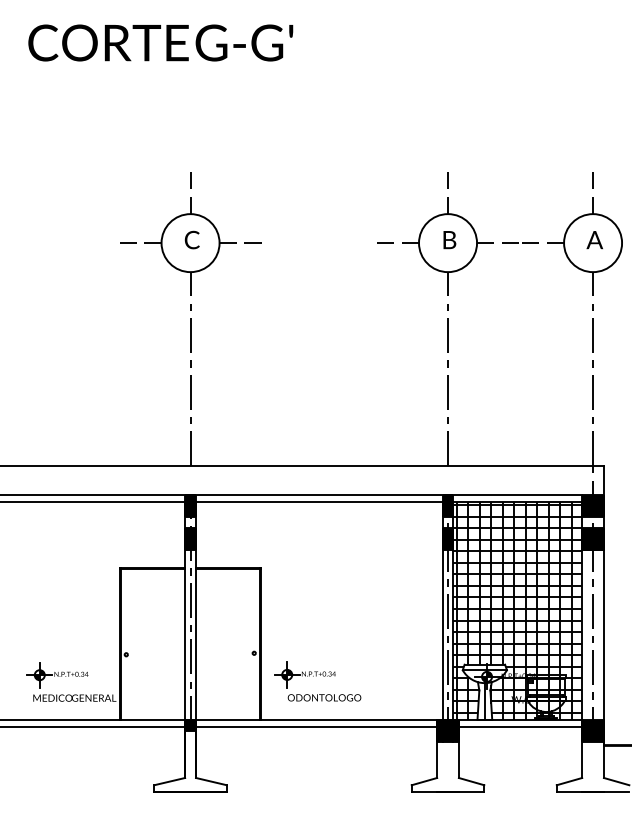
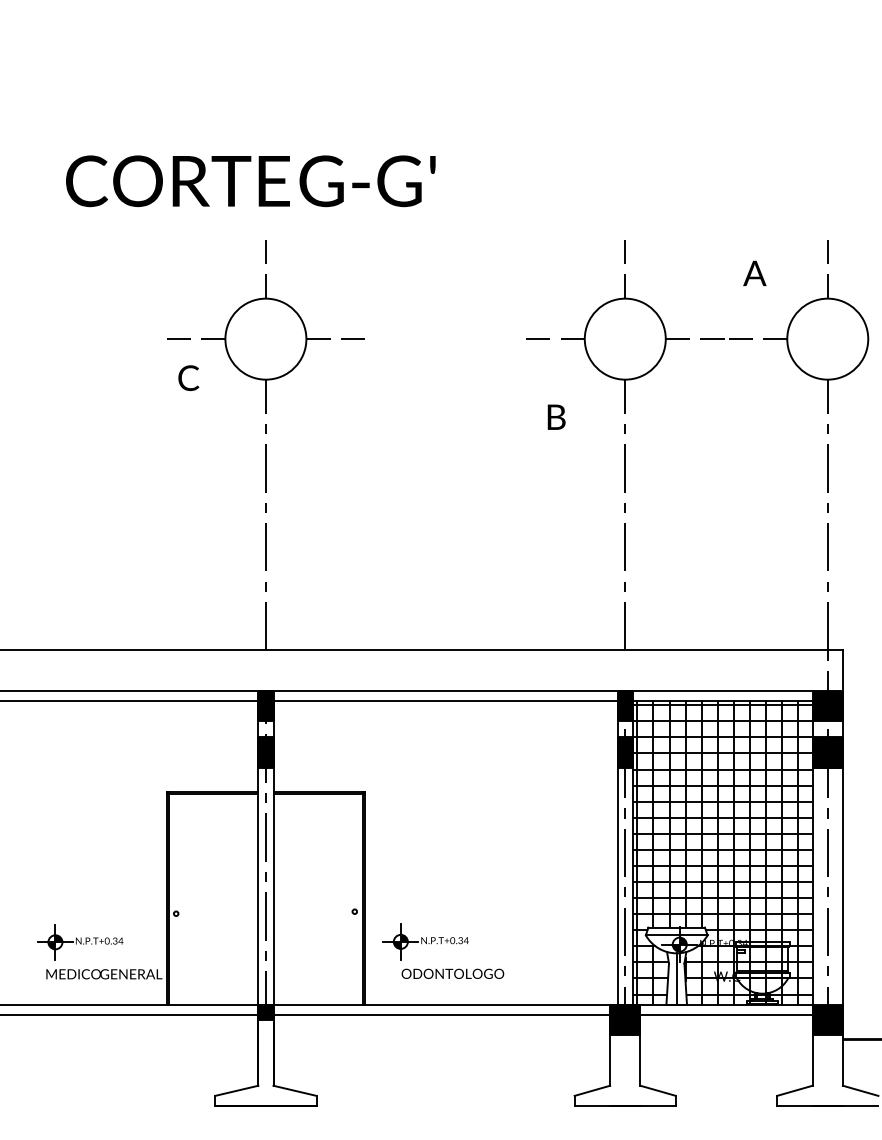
text: (160, 42) -> (250, 180), moved
text: (191, 239) -> (187, 377), moved
text: (449, 240) -> (556, 417), moved
text: (594, 240) -> (754, 274), moved

